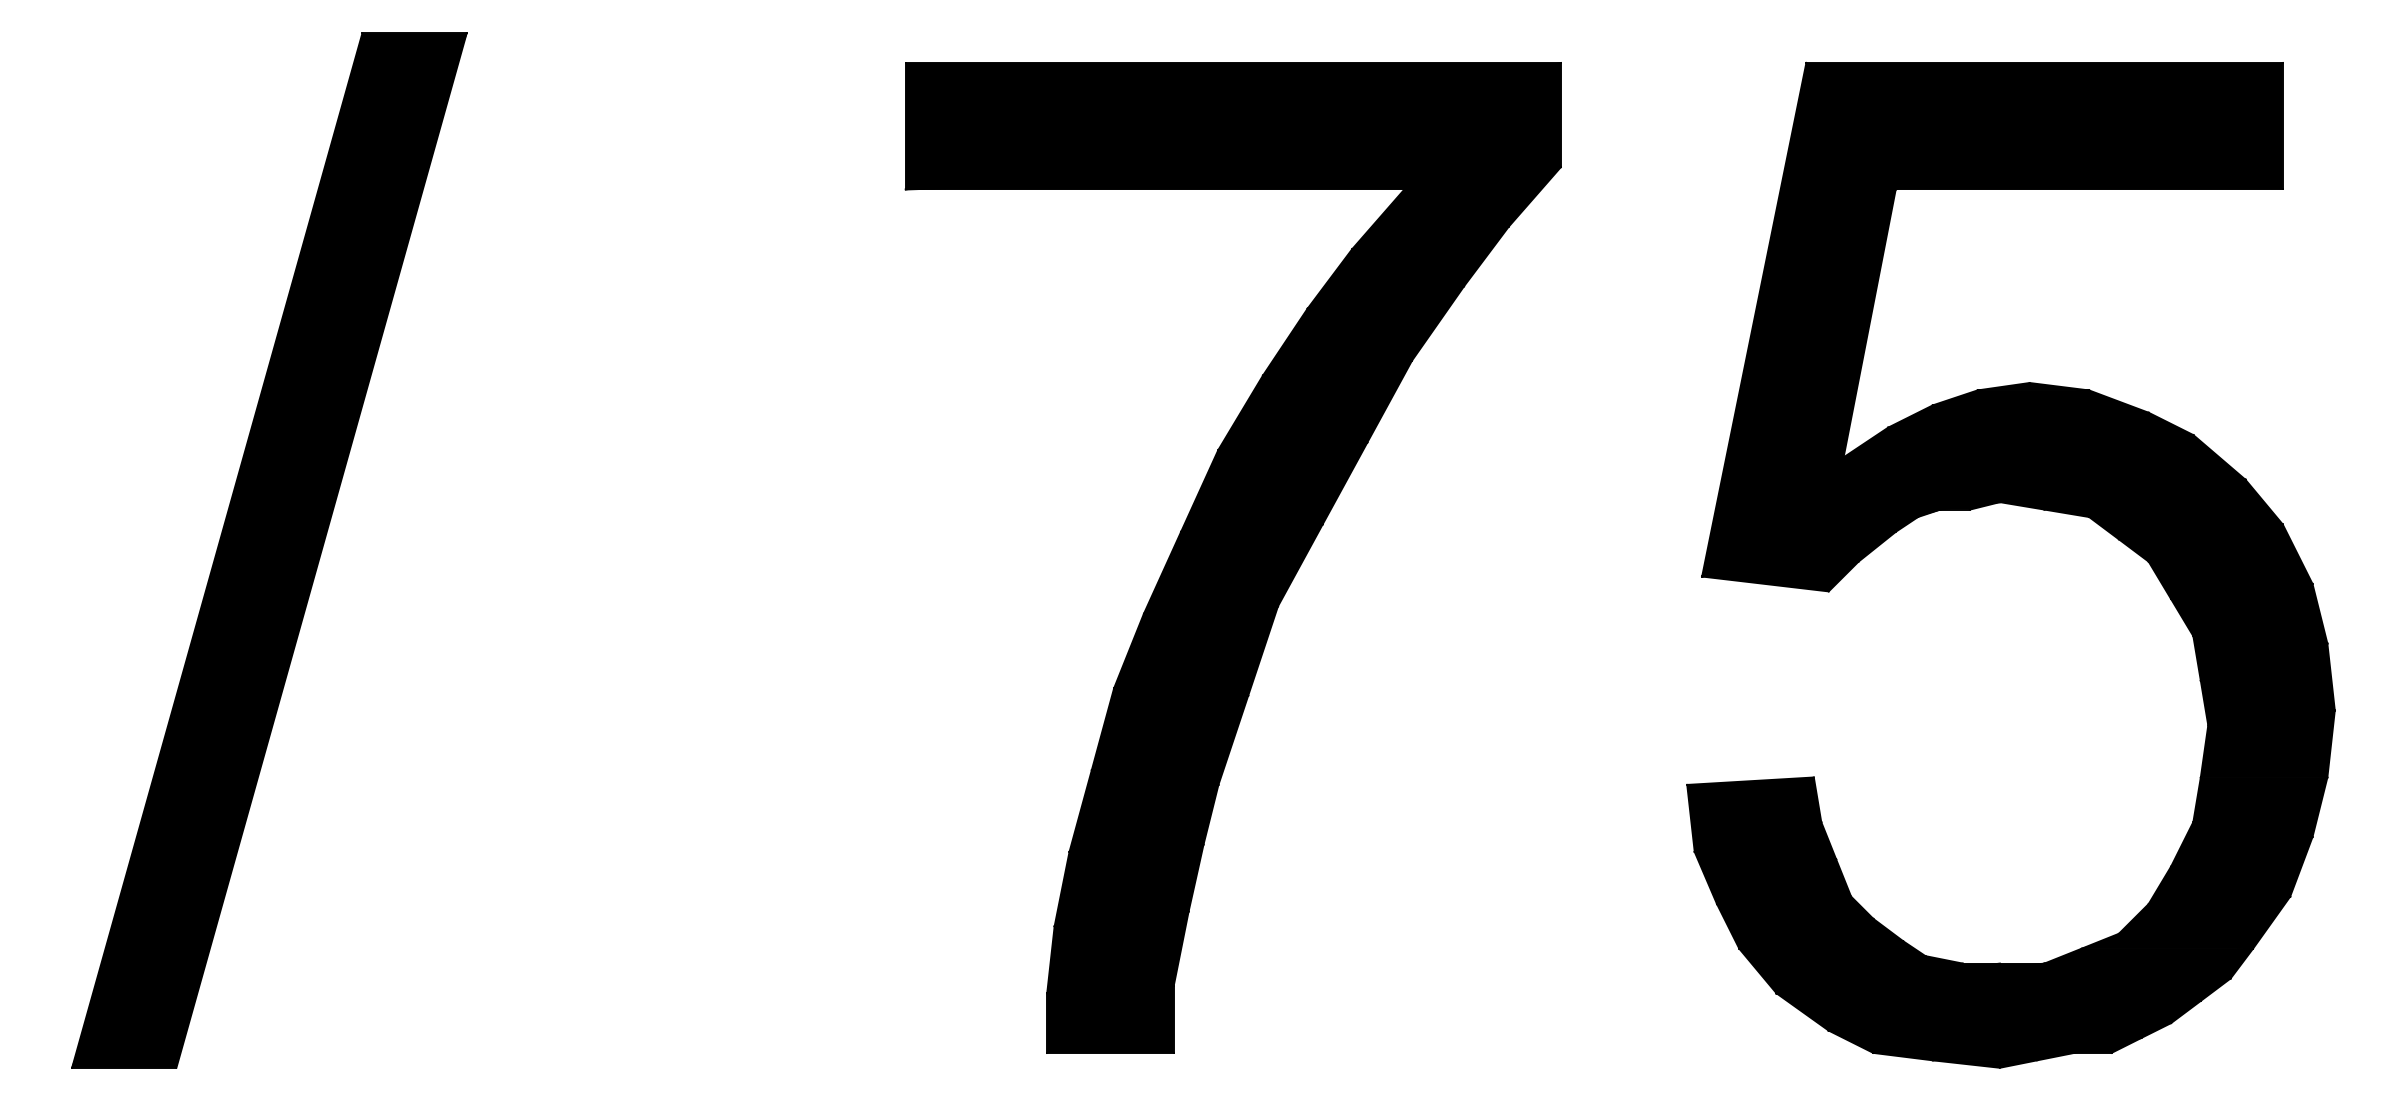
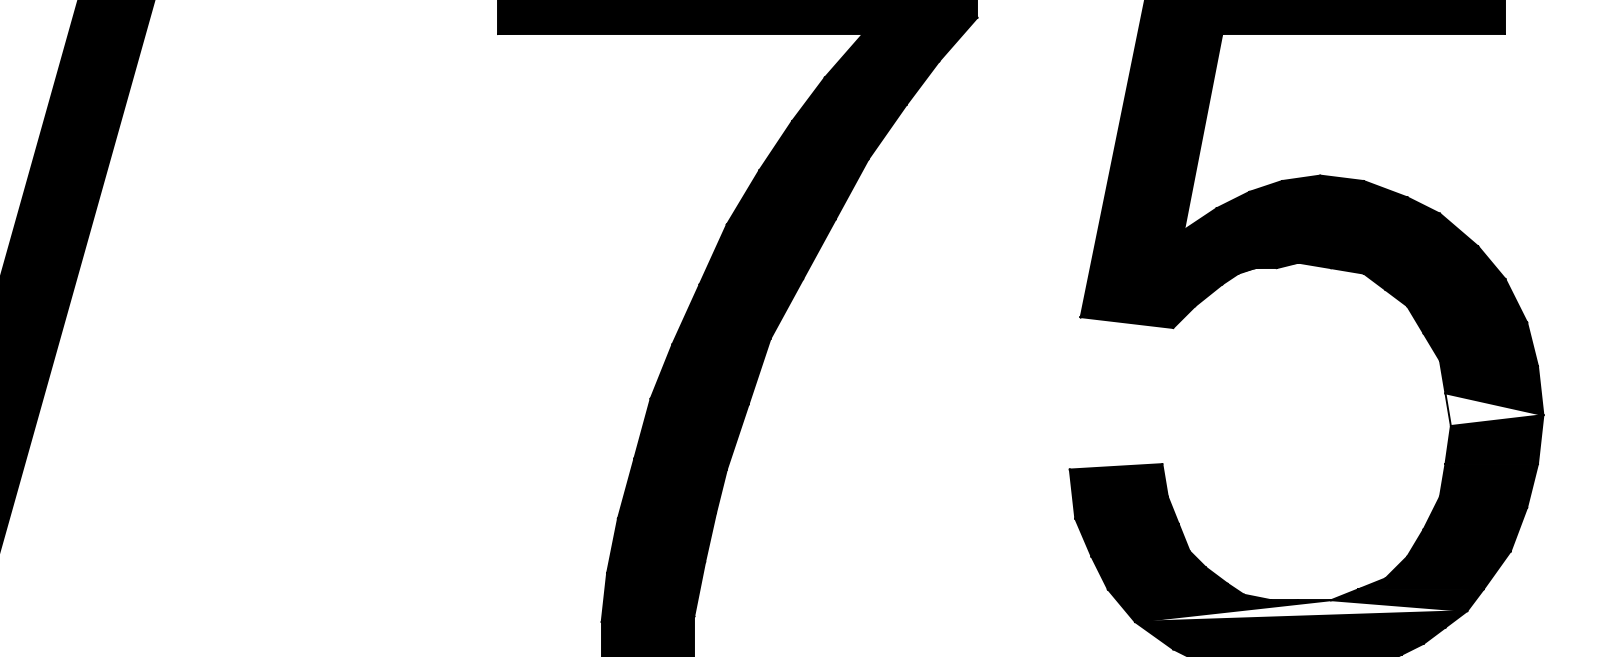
fill: (2267, 702) -> (1494, 409), removed
fill: (2003, 978) -> (1301, 611), removed

